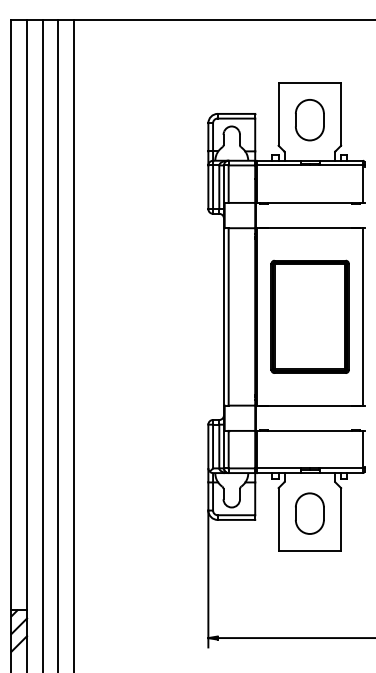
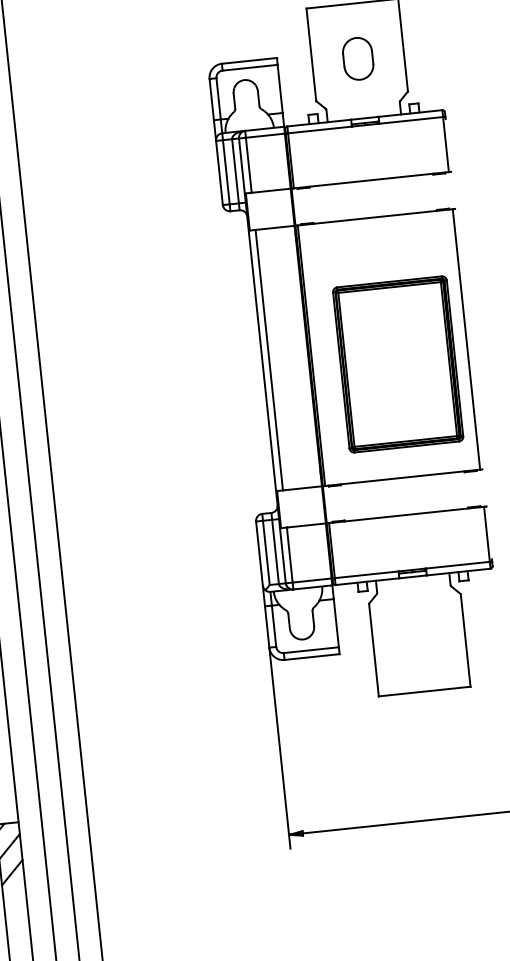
part: (309, 120) -> (357, 59), size x0.7
part: (309, 316) -> (397, 363), moved
part: (309, 513) -> (418, 636), removed

